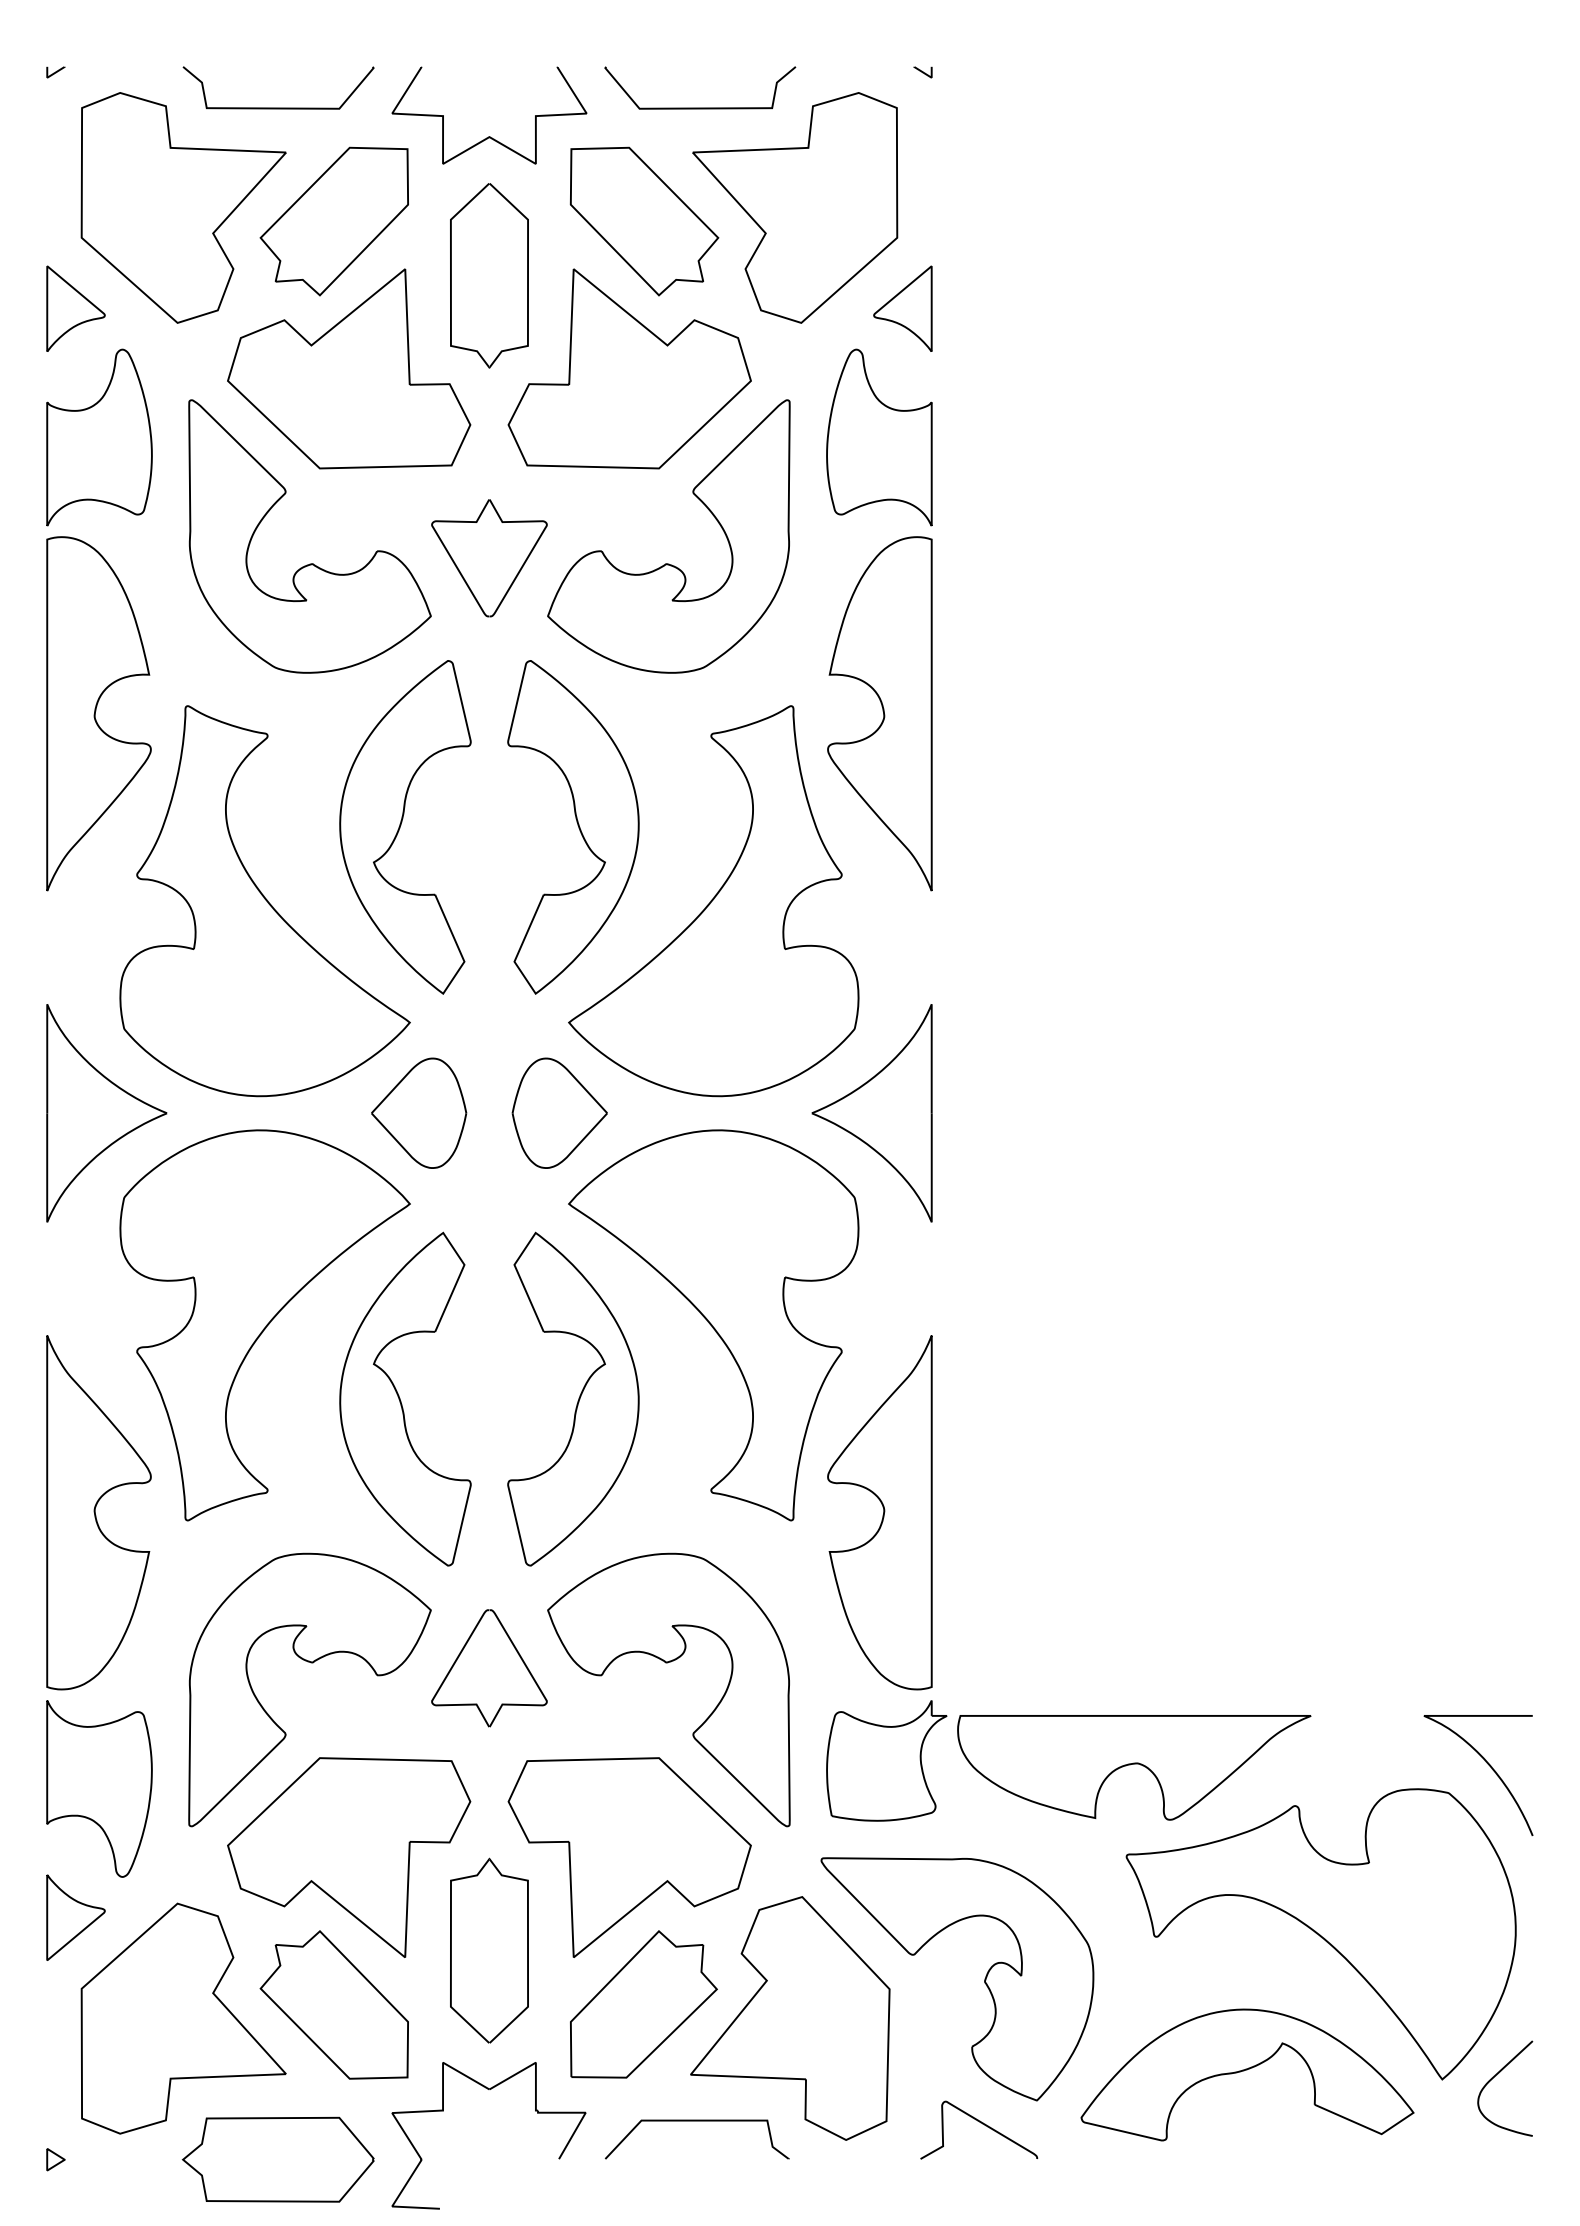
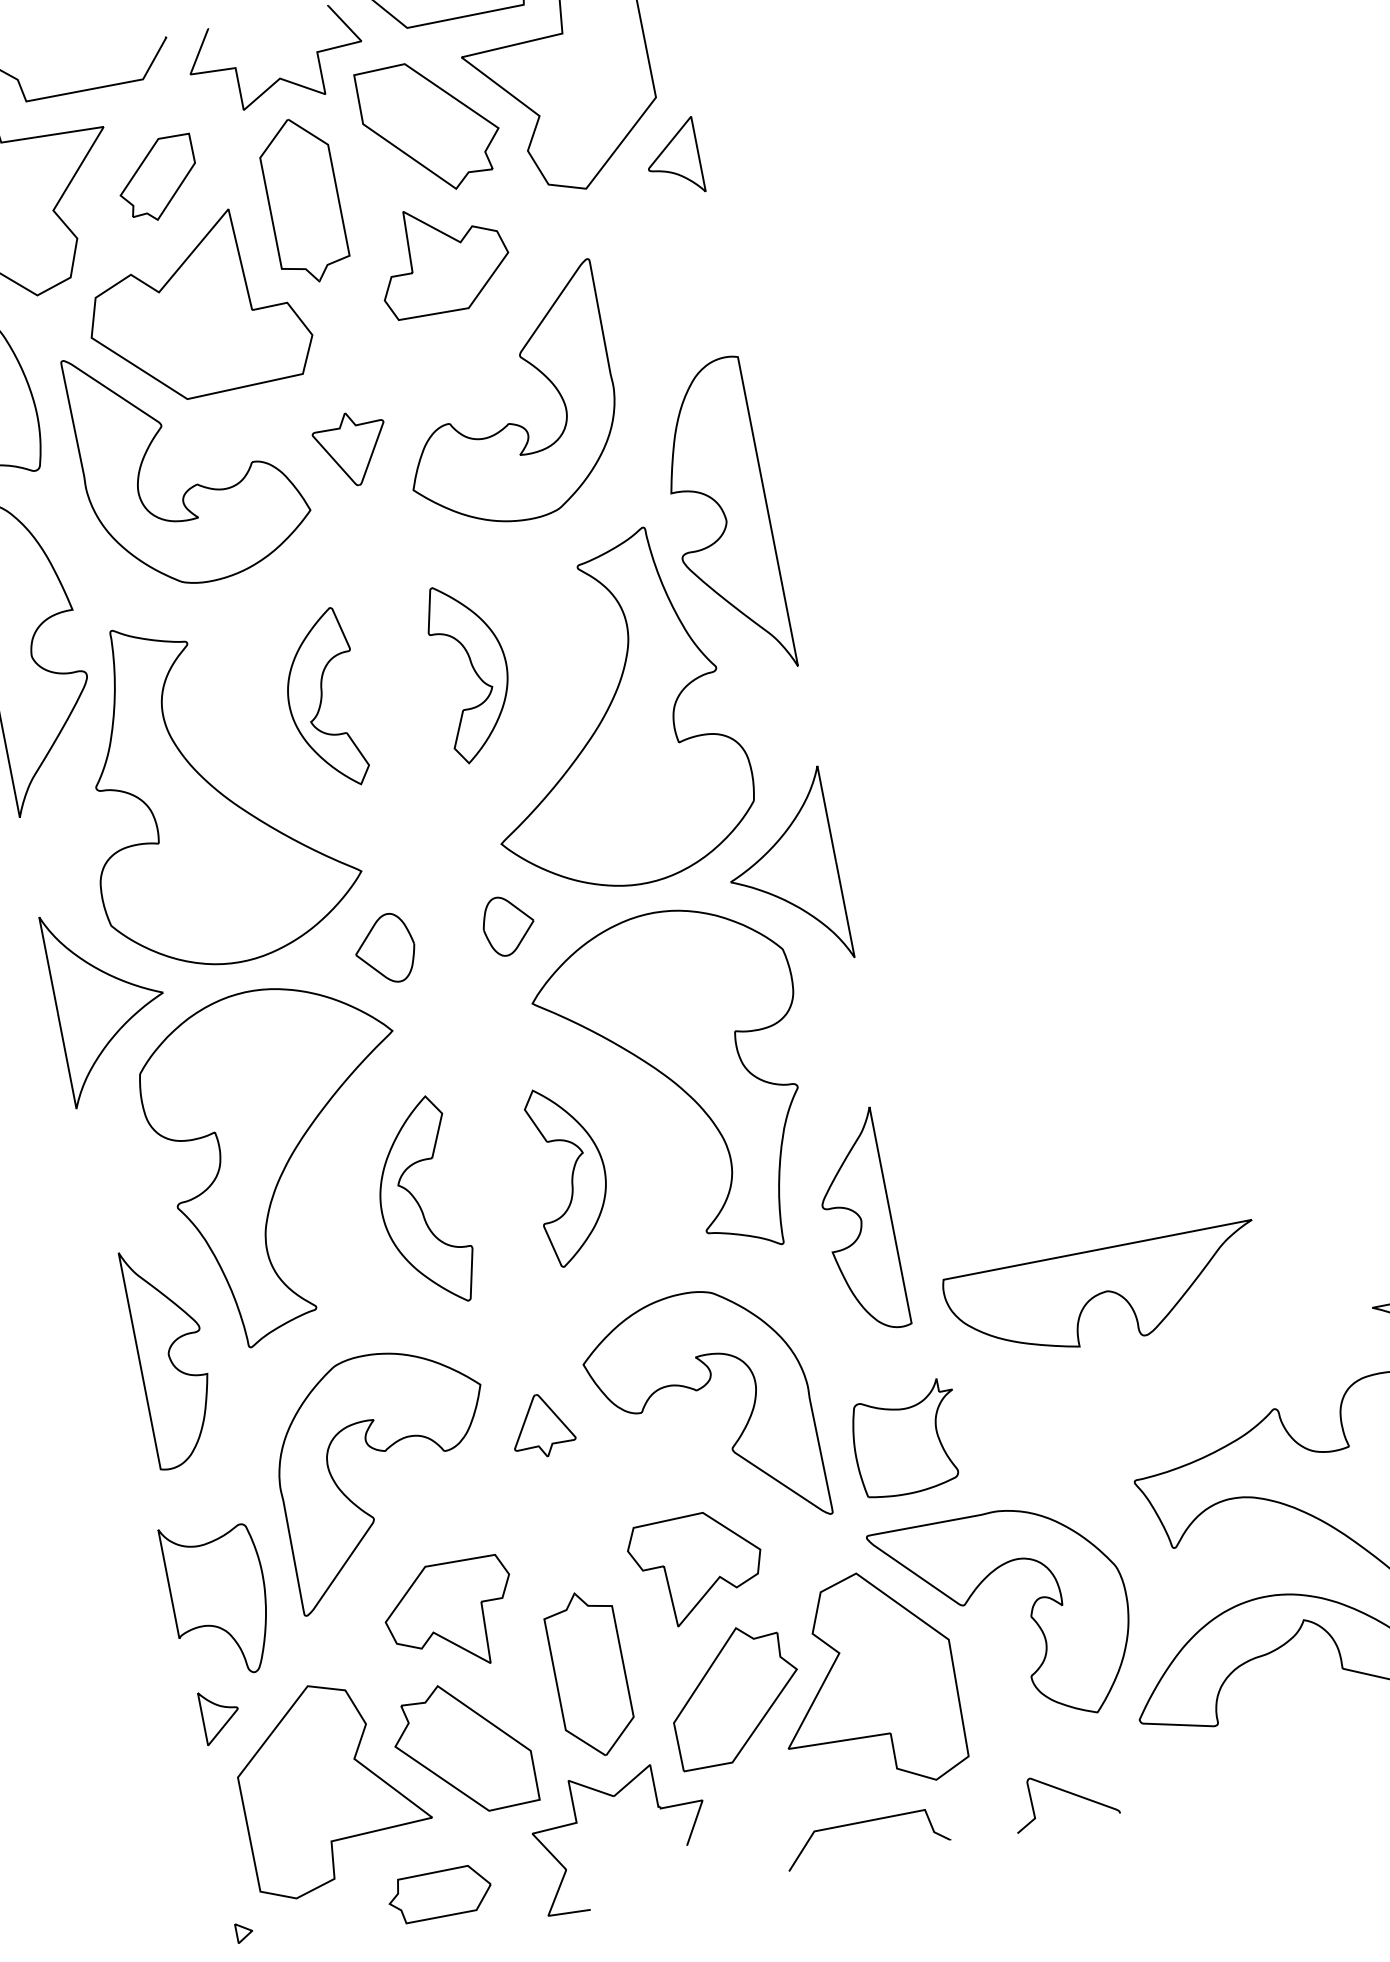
part: (333, 221) -> (157, 179), size x0.6
part: (629, 368) -> (442, 258), size x0.6
part: (879, 437) -> (674, 276), removed
part: (489, 558) -> (352, 449), size x0.7
part: (405, 827) -> (324, 700), size x0.6
part: (573, 827) -> (472, 671), size x0.6
part: (419, 1112) -> (385, 948), size x0.7
part: (559, 1112) -> (508, 924), size x0.6
part: (405, 1398) -> (421, 1202), size x0.7
part: (573, 1398) -> (569, 1174), size x0.6
part: (98, 1512) -> (171, 1355), size x0.7
part: (879, 1512) -> (858, 1222), size x0.7
part: (489, 1668) -> (541, 1425), size x0.6
part: (1134, 1767) -> (1105, 1295), moved
part: (349, 1857) -> (451, 1616), size x0.6
part: (629, 1857) -> (697, 1568), size x0.6
part: (75, 1917) -> (220, 1715), size x0.7
curve: (696, 2121) -> (862, 1822), moved
curve: (982, 2124) -> (1066, 1792), moved
part: (277, 2159) -> (439, 1894), size x0.6

